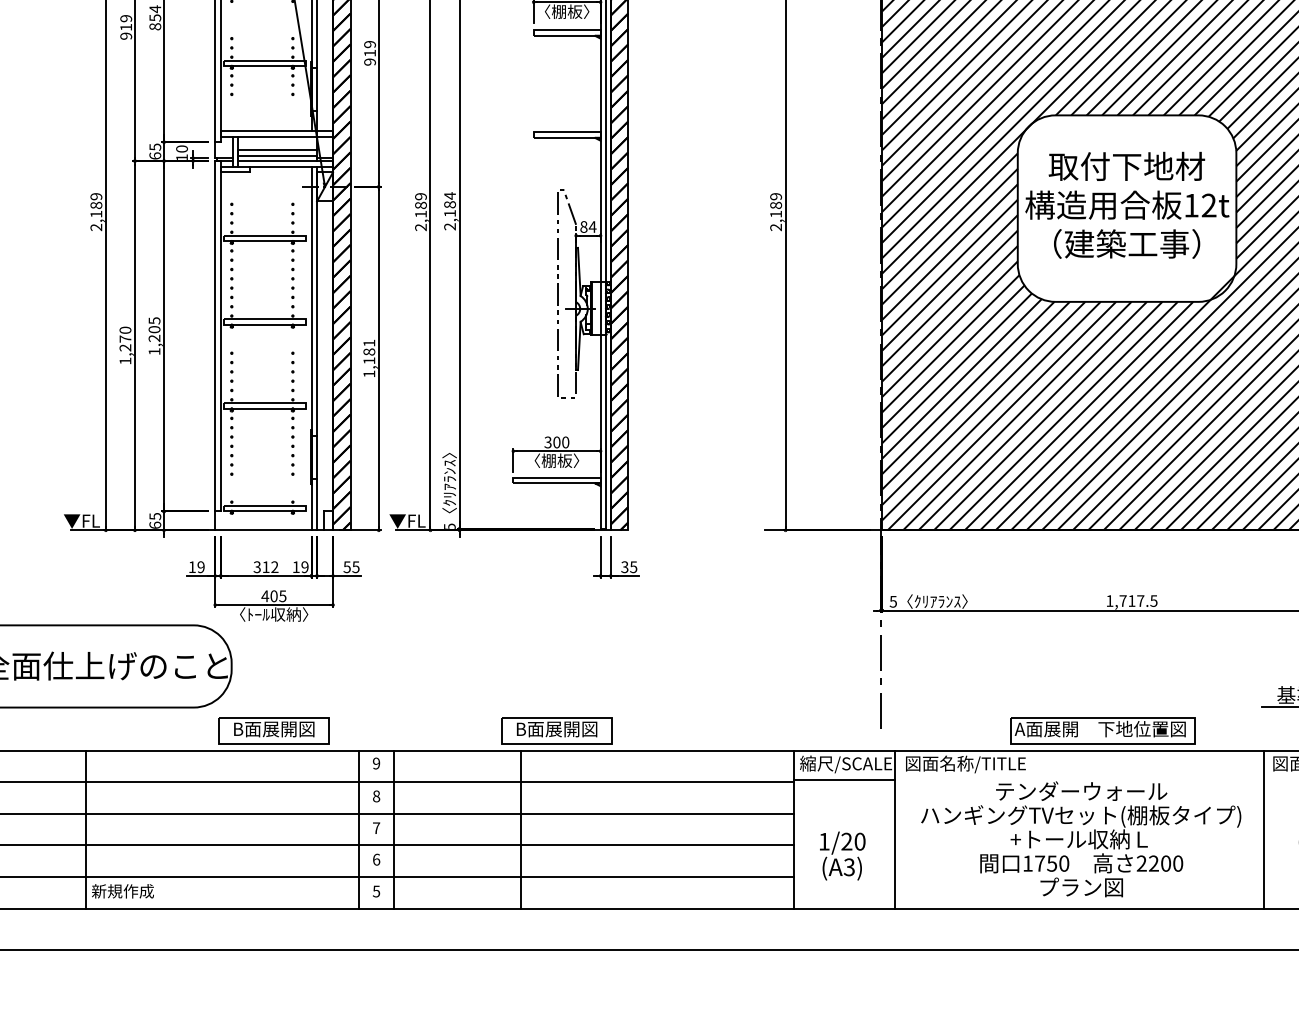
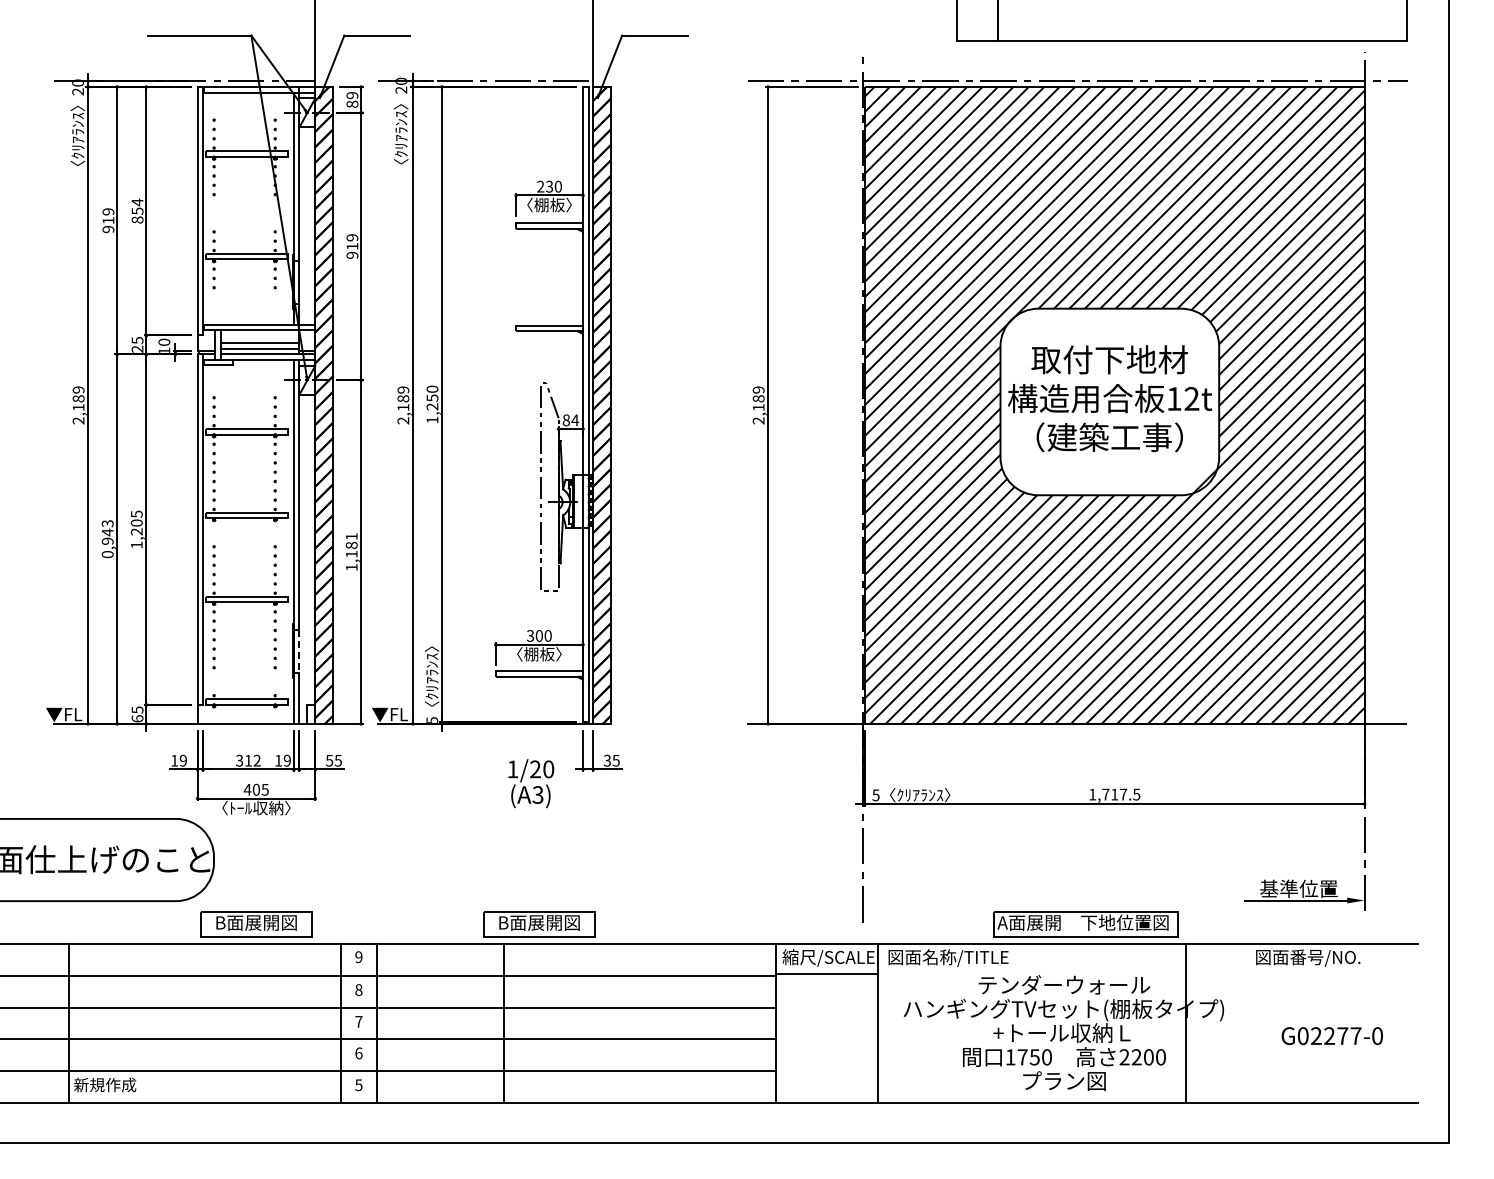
text: (155, 155) -> (137, 348), 65 -> 25
text: (450, 211) -> (432, 404), 2,184 -> 1,250
text: (125, 346) -> (107, 539), 1,270 -> 0,943
line: (317, 458) -> (299, 651), solid -> dashed
line: (1263, 829) -> (1185, 1023), moved
text: (842, 855) -> (531, 783), moved

